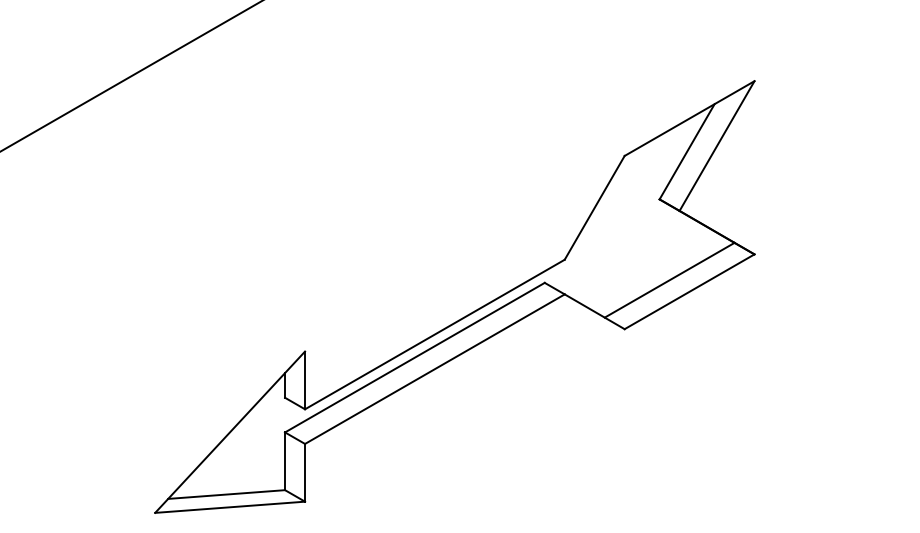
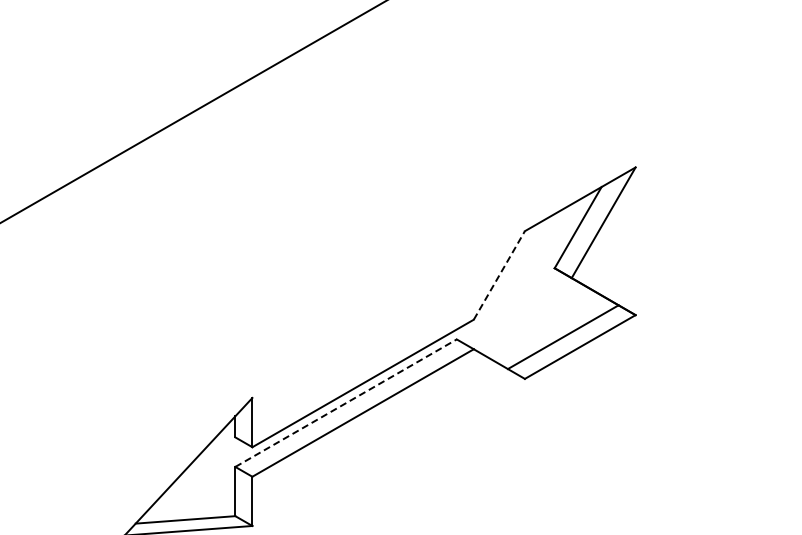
line: (594, 207) -> (499, 275), solid -> dashed
line: (415, 358) -> (346, 403), solid -> dashed

